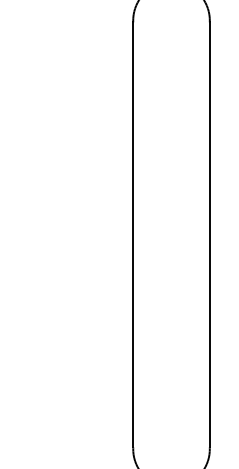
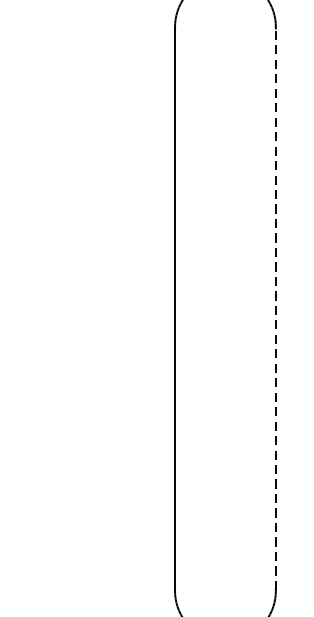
line: (209, 234) -> (275, 308), solid -> dashed

